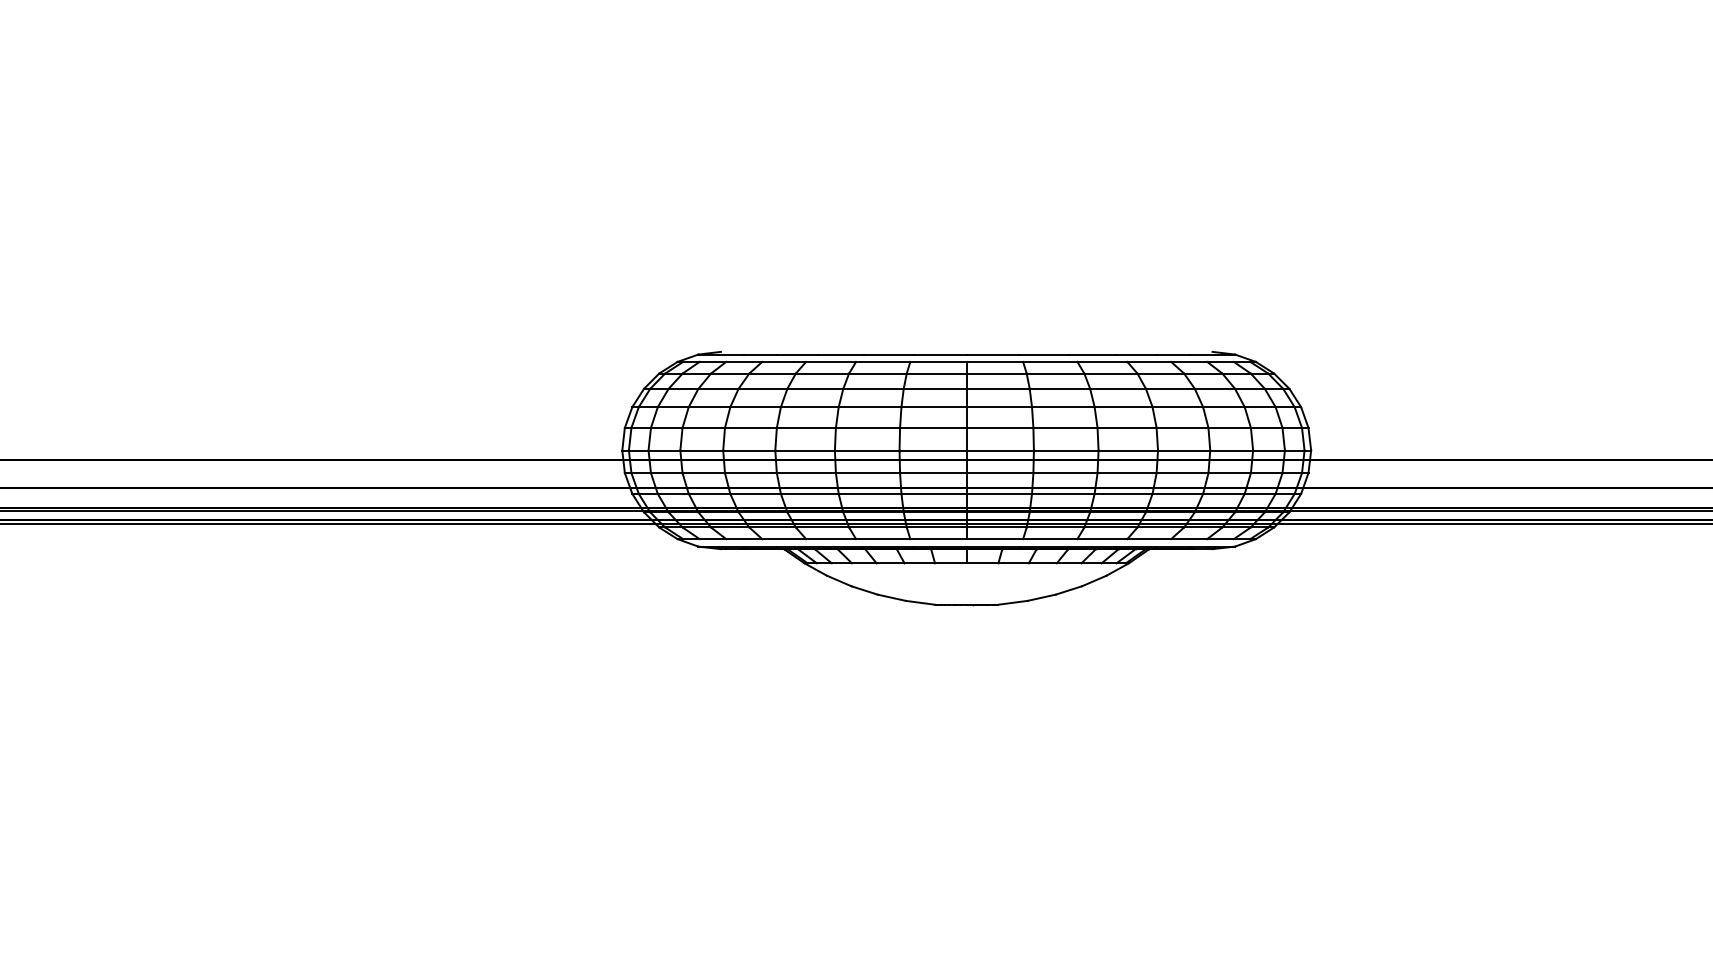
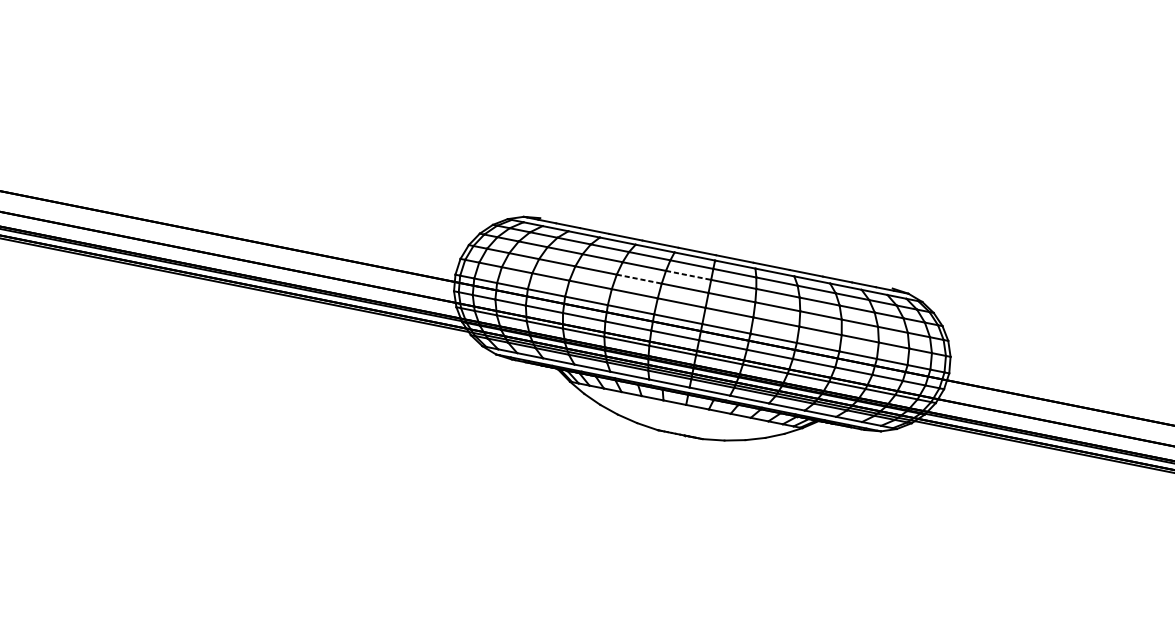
line: (935, 388) -> (688, 275), solid -> dashed
line: (870, 407) -> (639, 279), solid -> dashed

